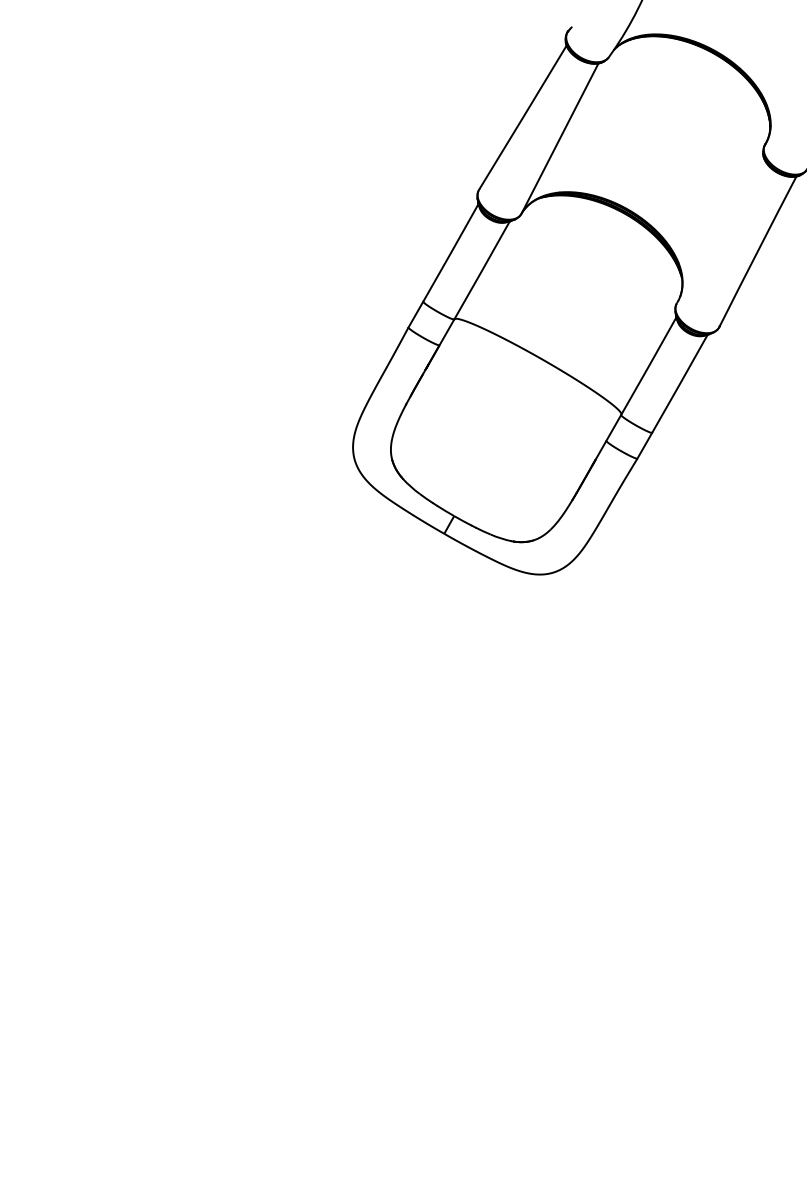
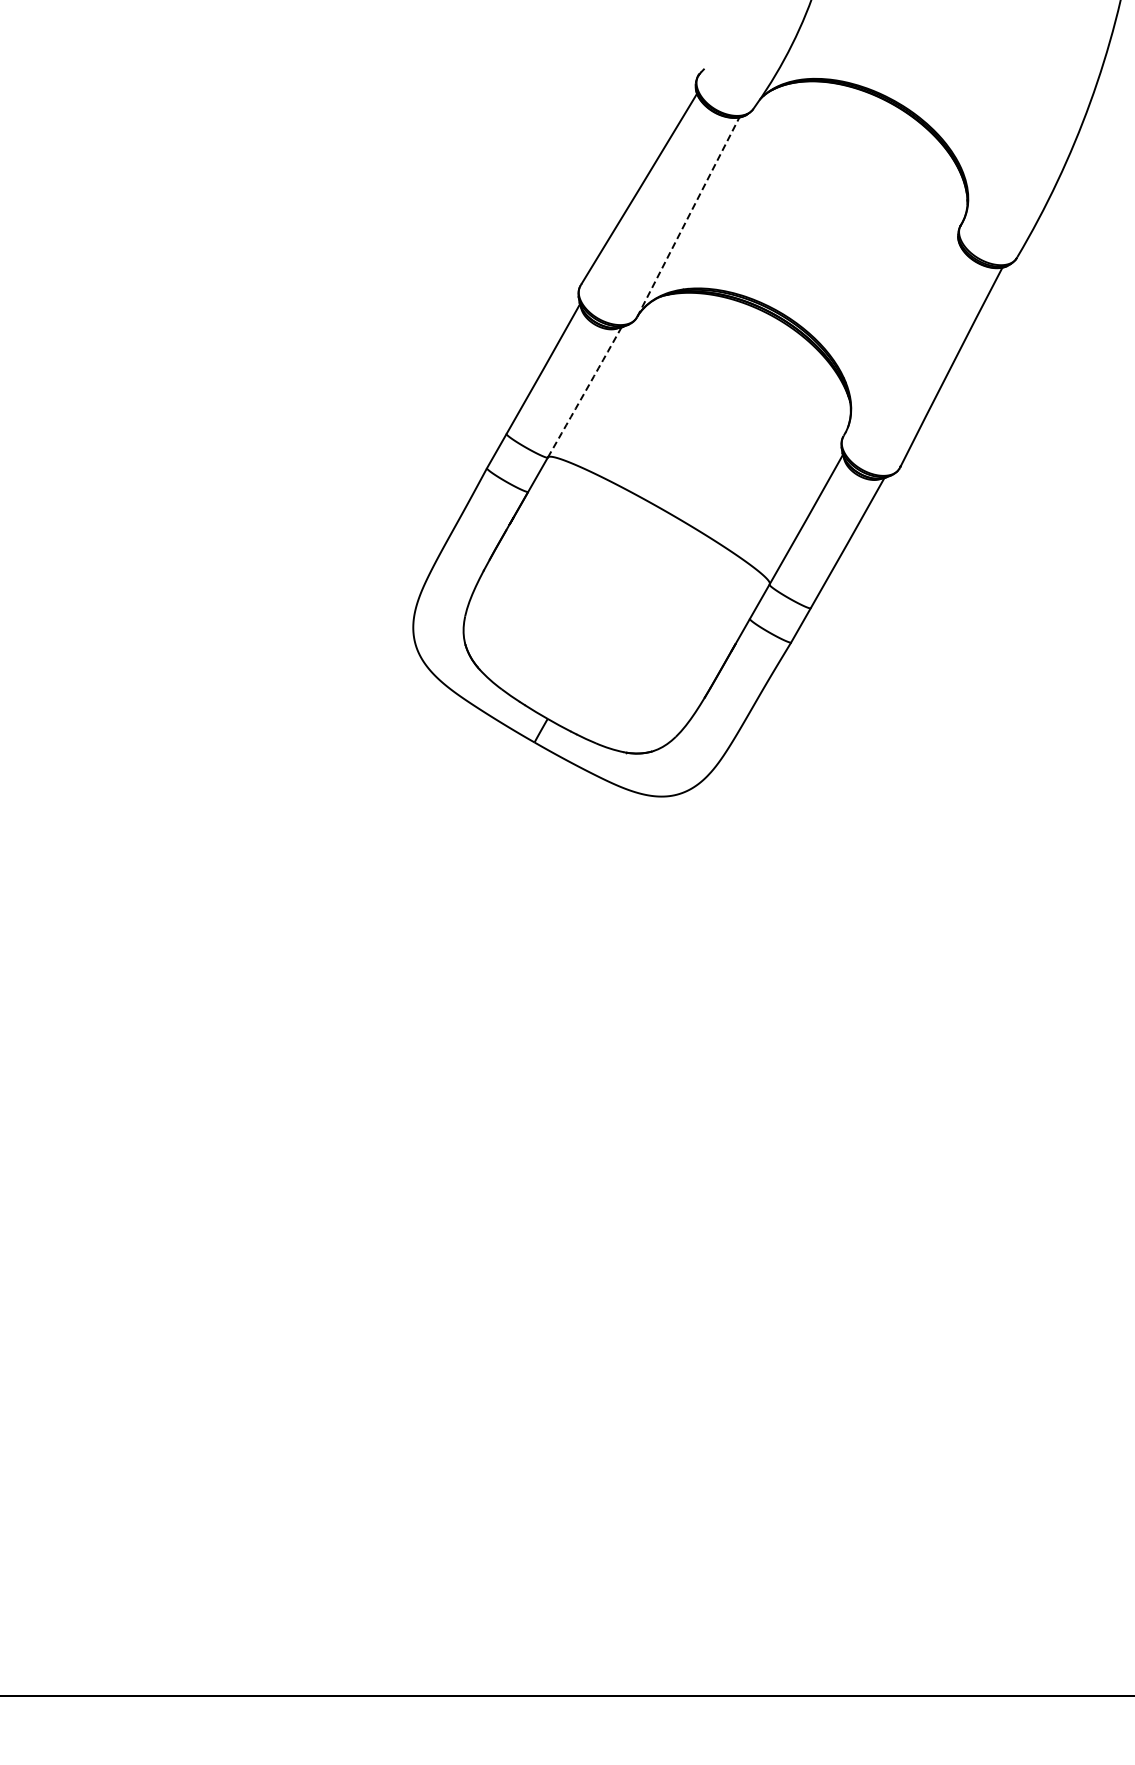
line: (560, 137) -> (688, 216), solid -> dashed
arc: (481, 270) -> (584, 392), solid -> dashed

